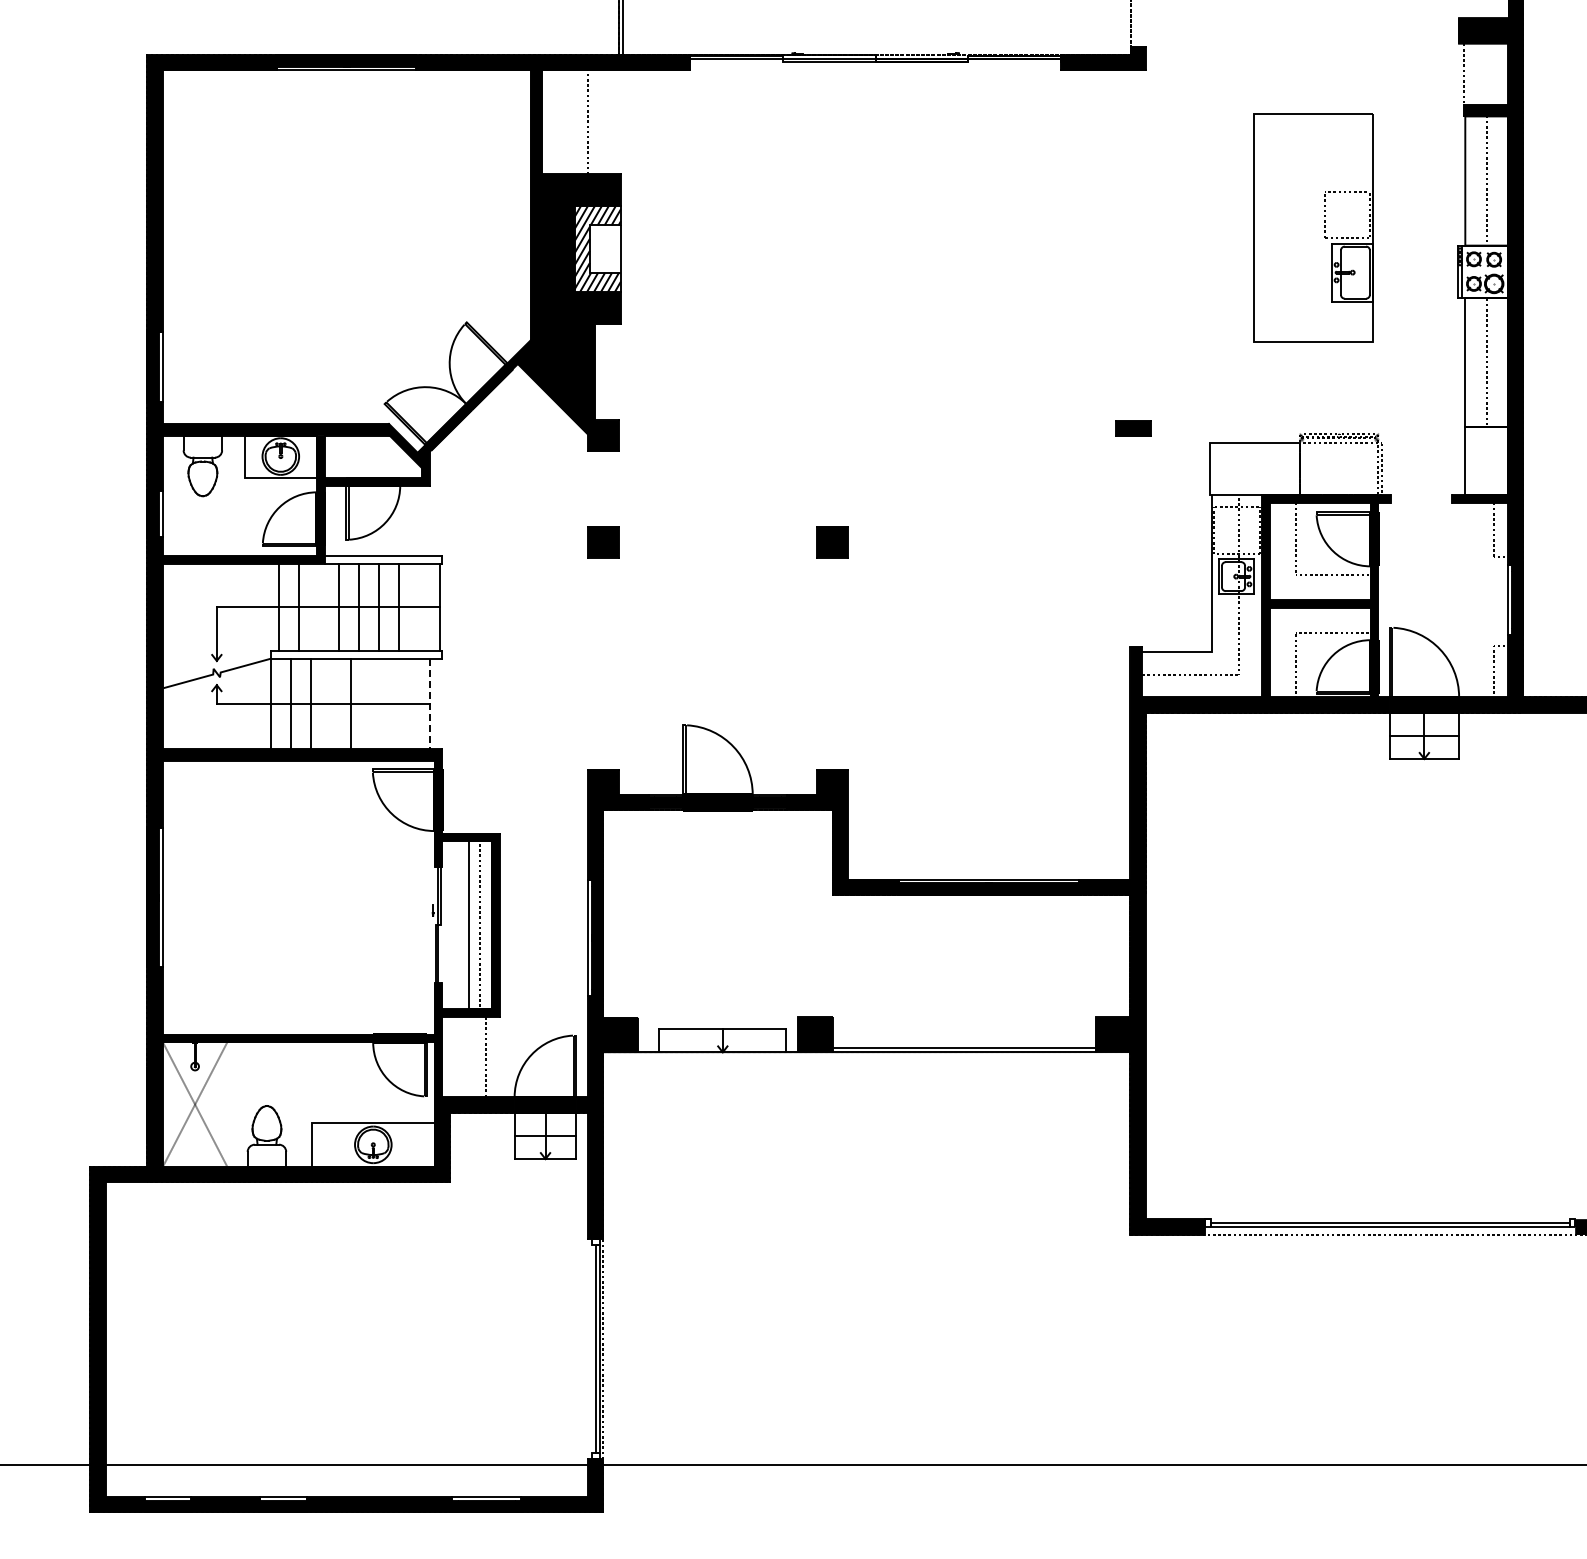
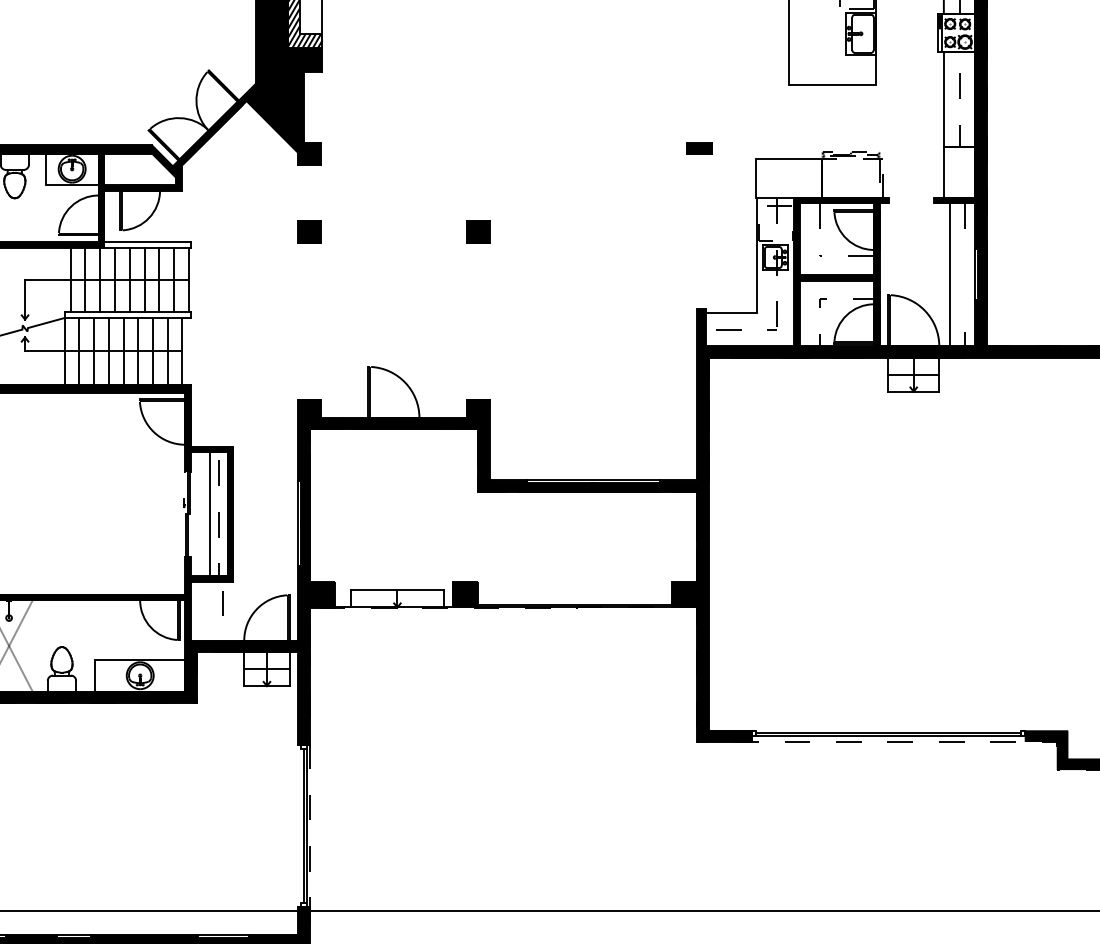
line: (1473, 599) -> (949, 274), added
line: (318, 607) -> (99, 280), added
line: (419, 607) -> (174, 280), added
line: (330, 703) -> (108, 350), added
line: (370, 703) -> (138, 350), added
line: (390, 703) -> (152, 350), added
line: (410, 703) -> (167, 350), added
line: (430, 704) -> (182, 351), dashed -> solid

